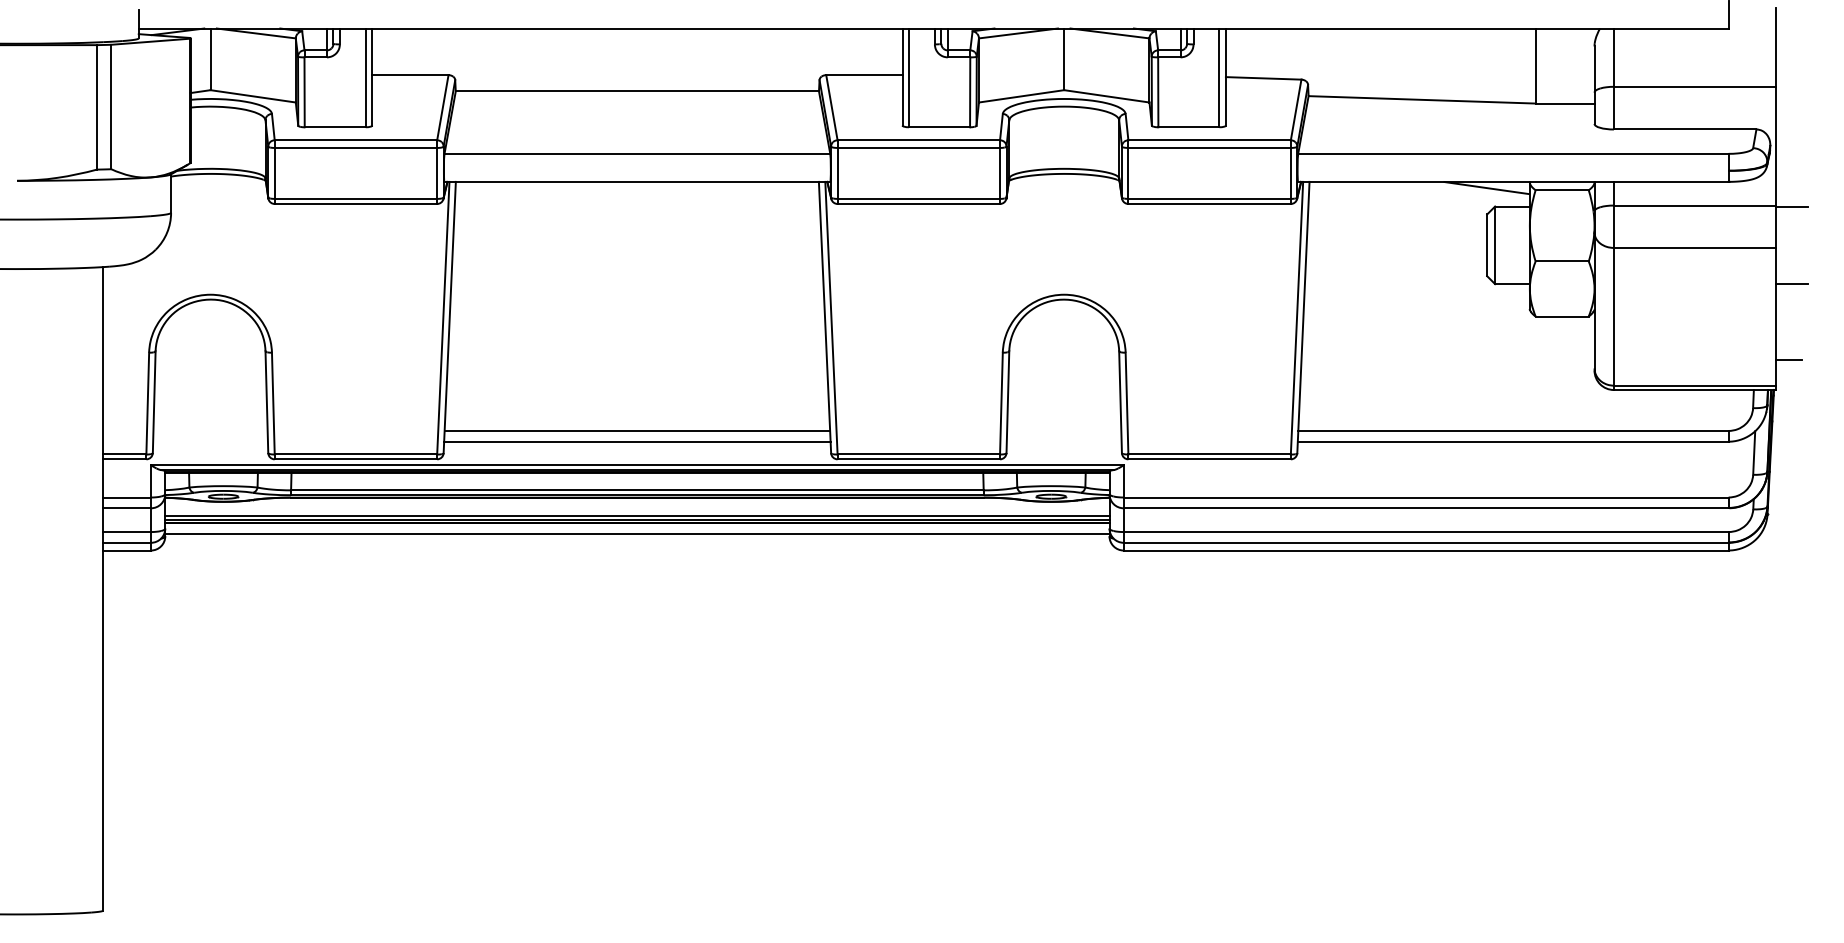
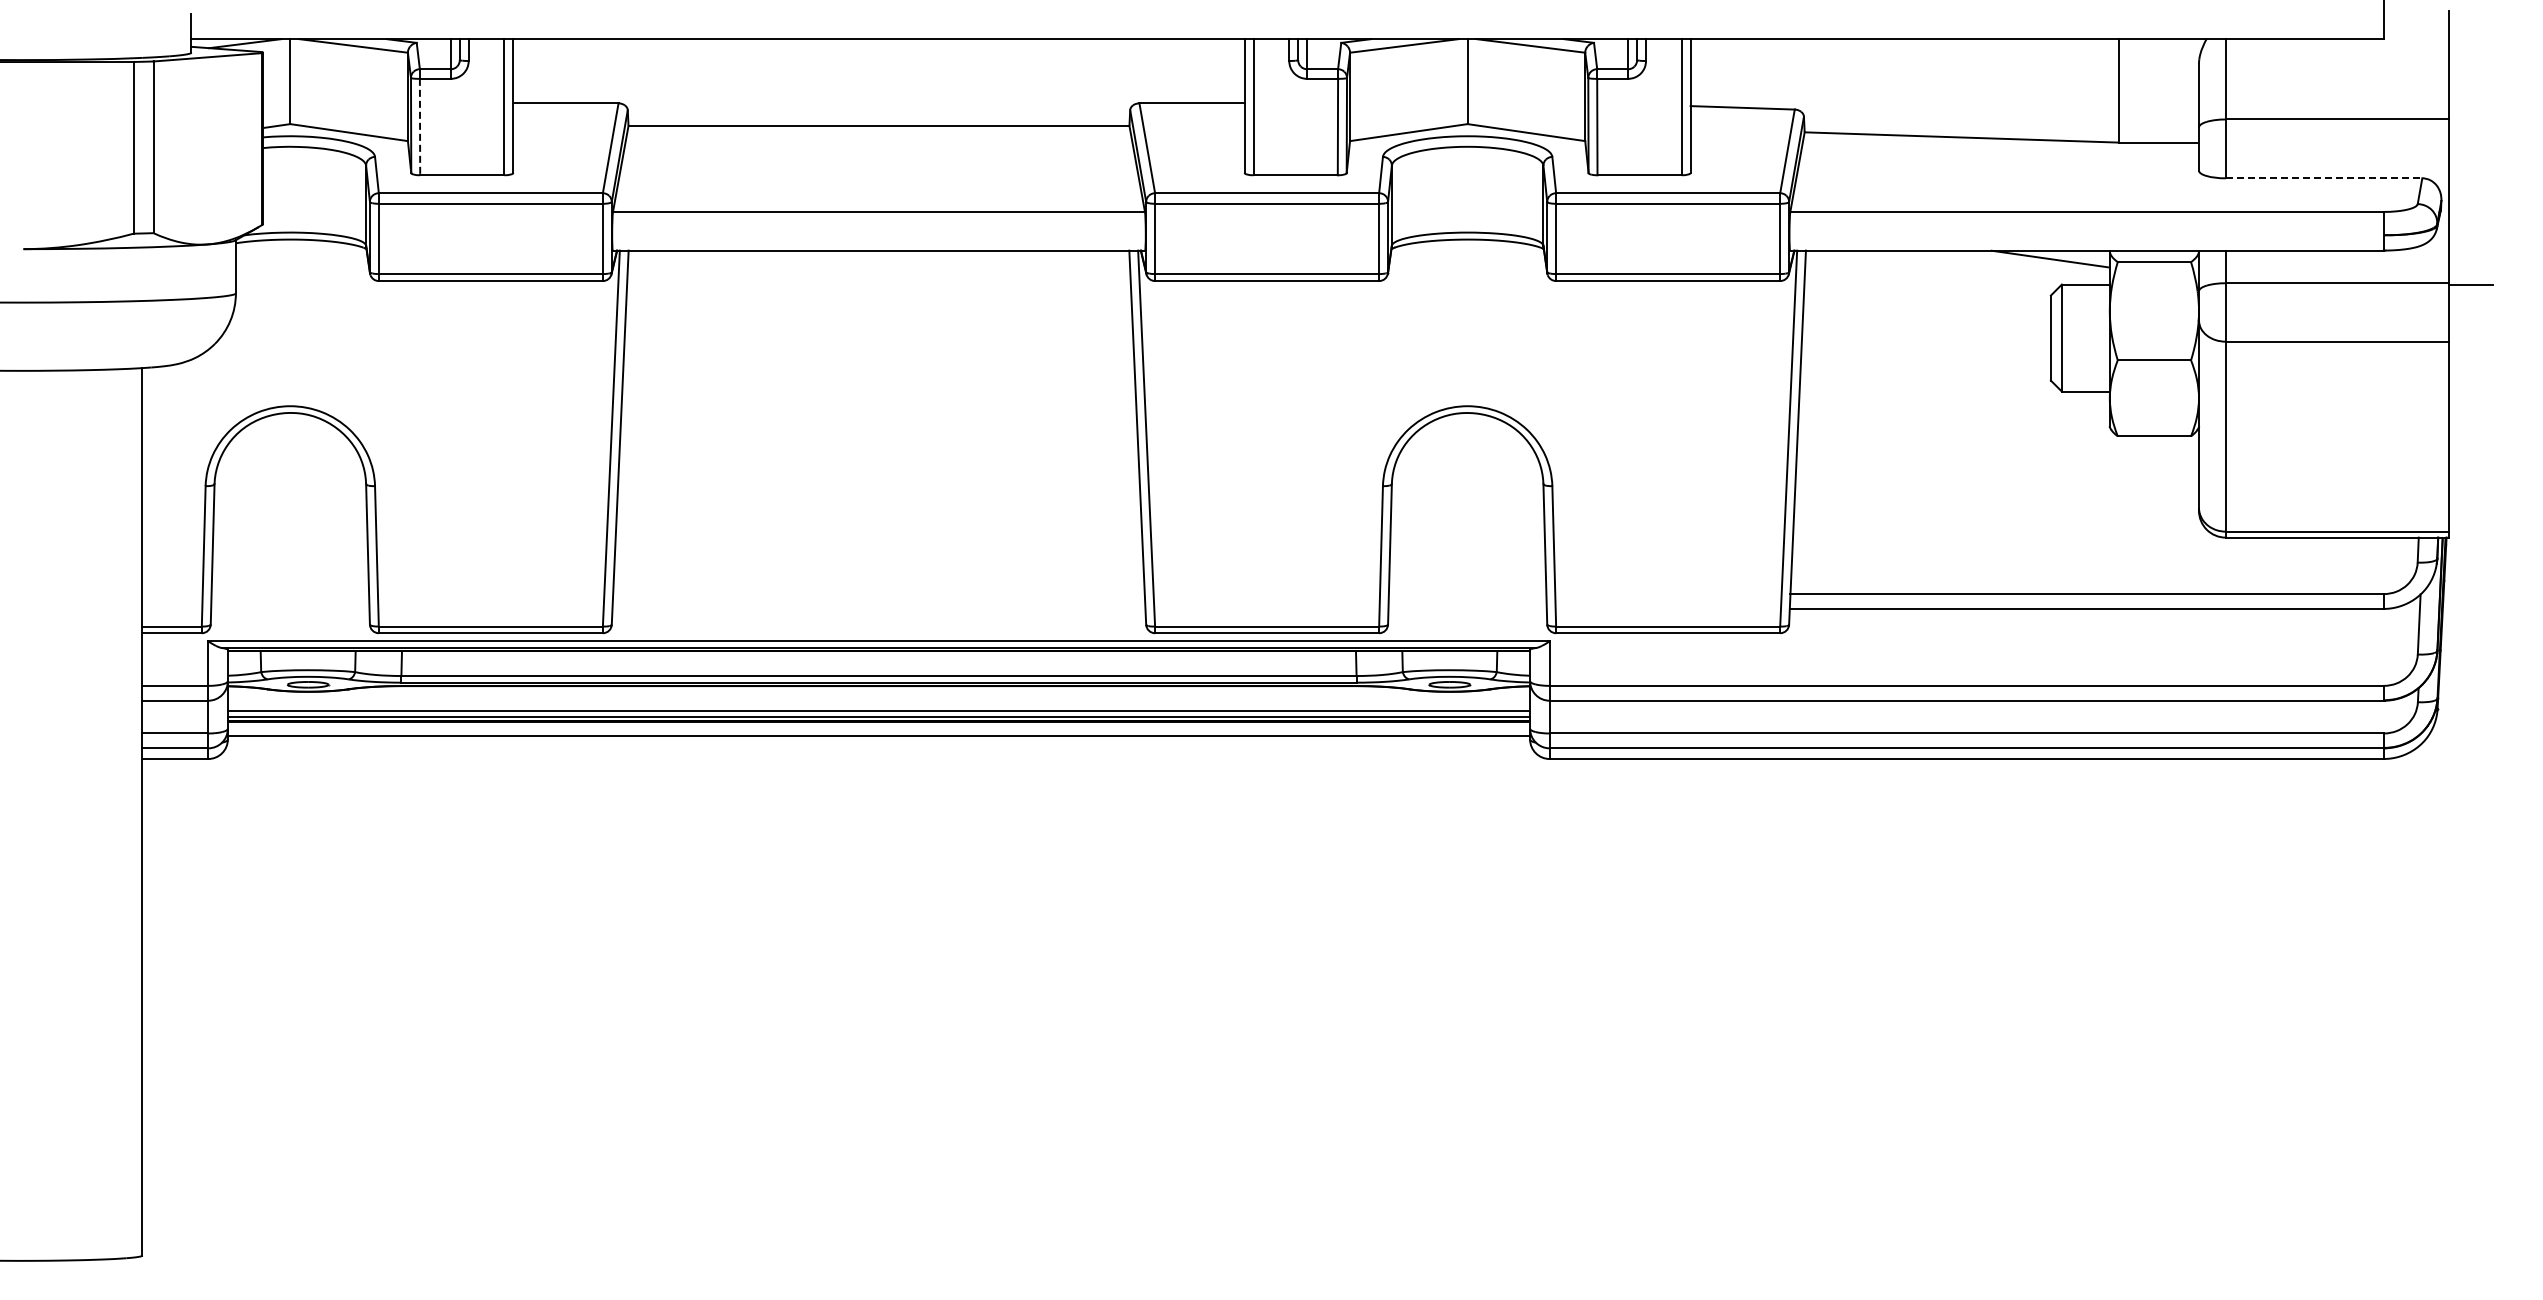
line: (304, 92) -> (420, 127), solid -> dashed
line: (1685, 129) -> (2324, 178), solid -> dashed
line: (1791, 284) -> (2470, 391), removed
line: (1788, 360) -> (2466, 496), removed
line: (637, 431) -> (878, 594), removed
line: (637, 441) -> (878, 608), removed

